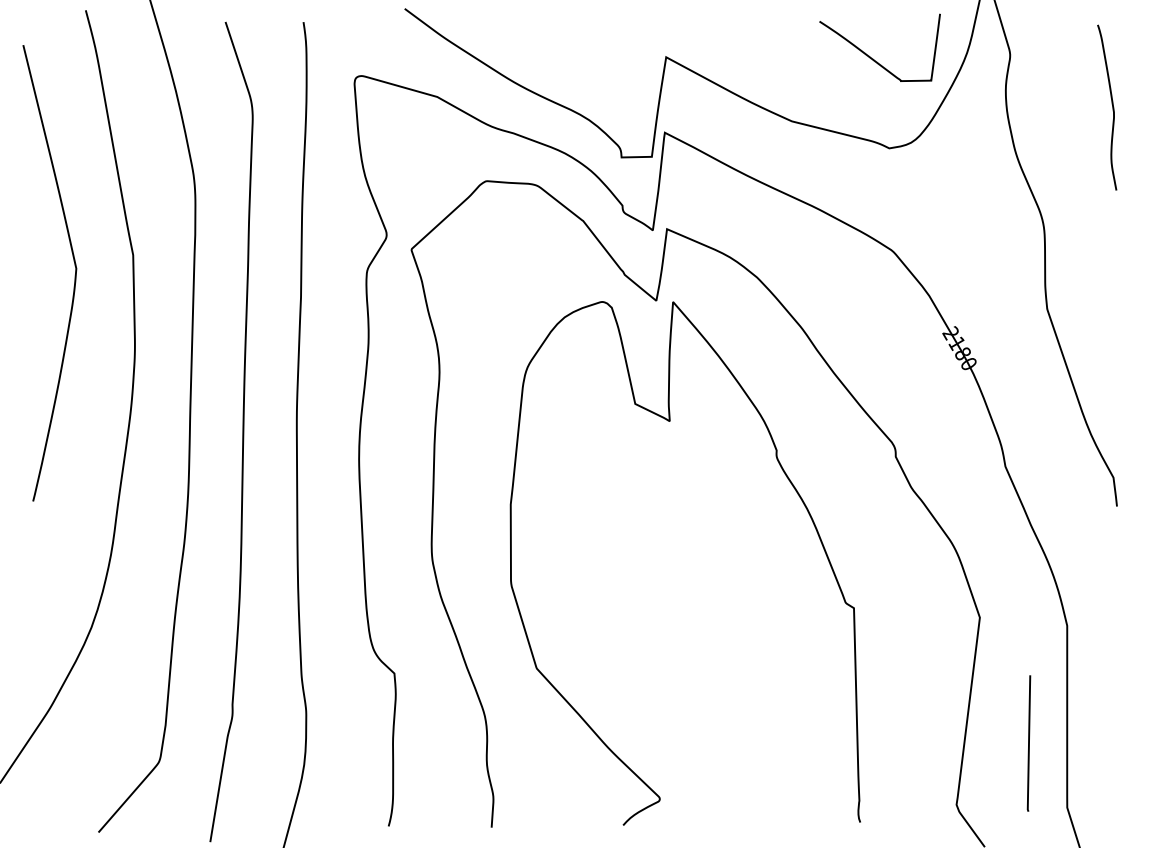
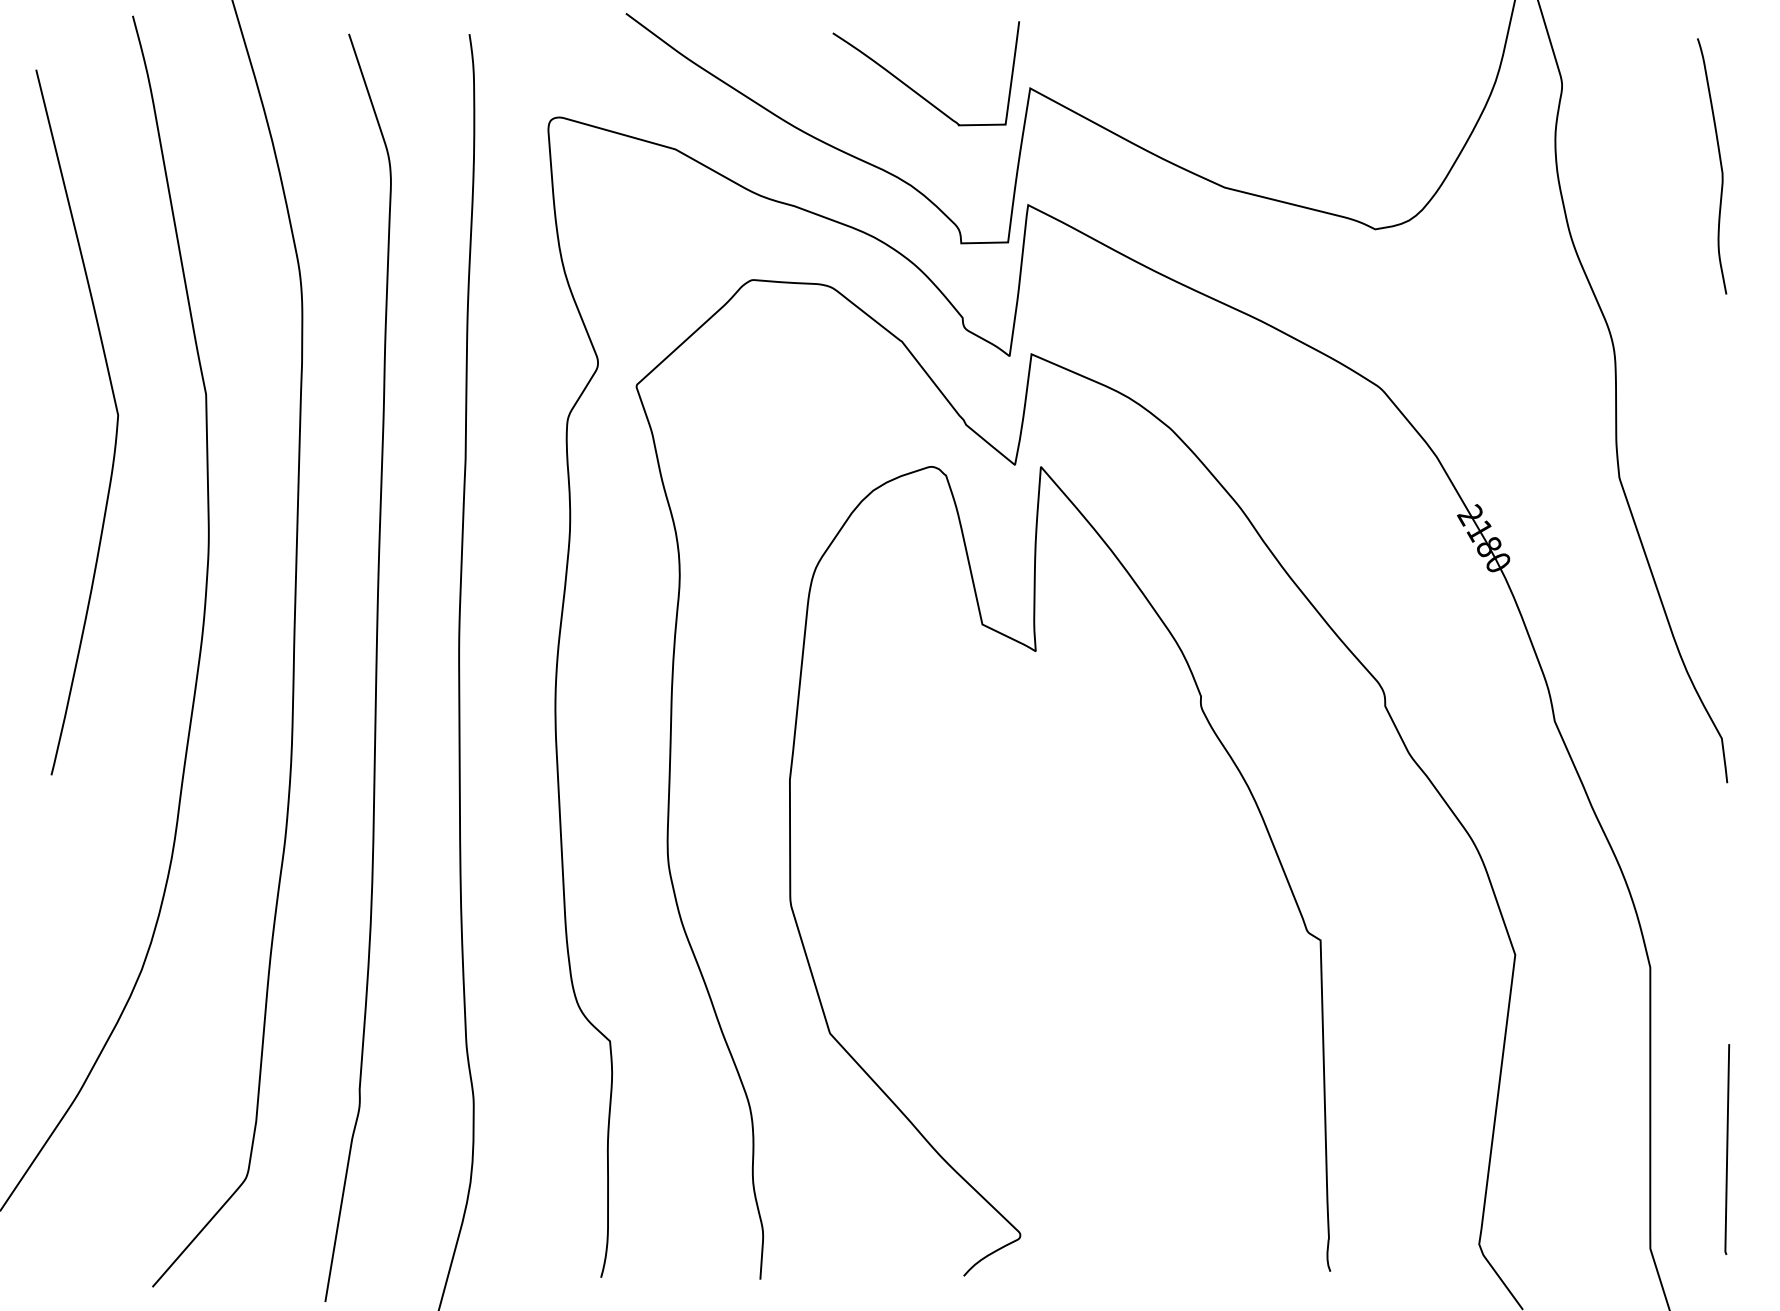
curve: (873, 58) -> (916, 90), moved
line: (1028, 743) -> (1726, 1149), moved

